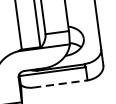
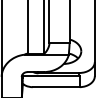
line: (60, 84) -> (56, 87), dashed -> solid

